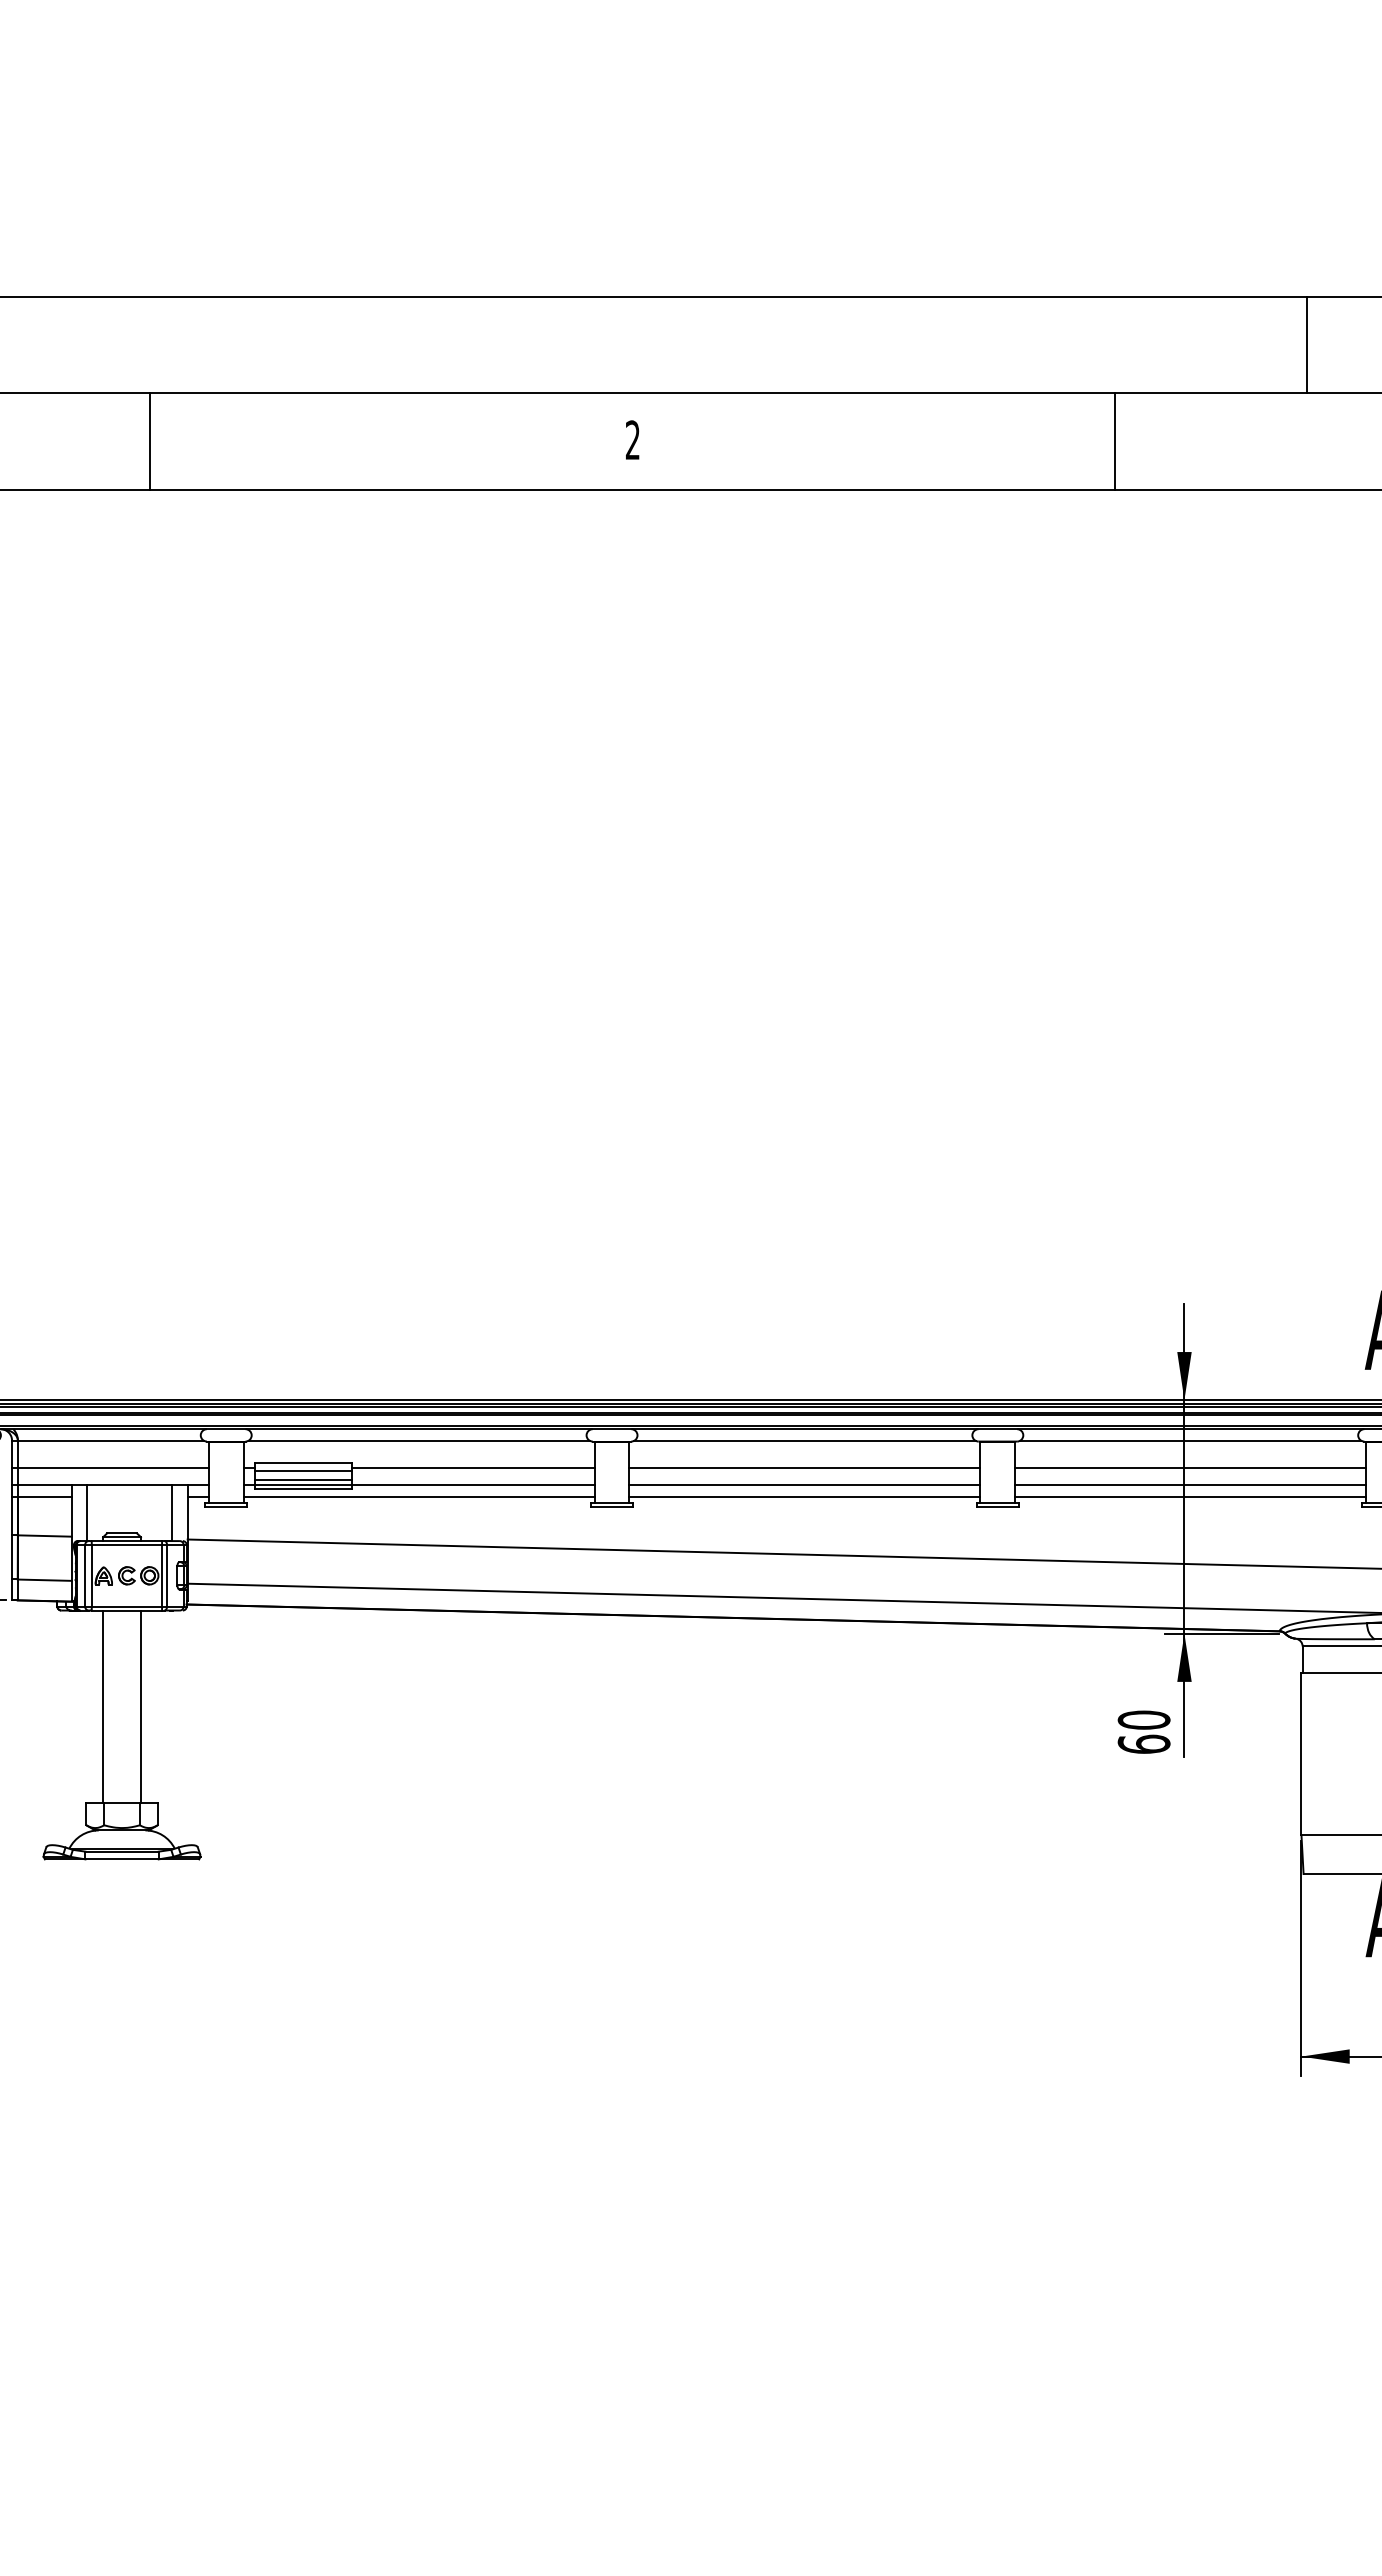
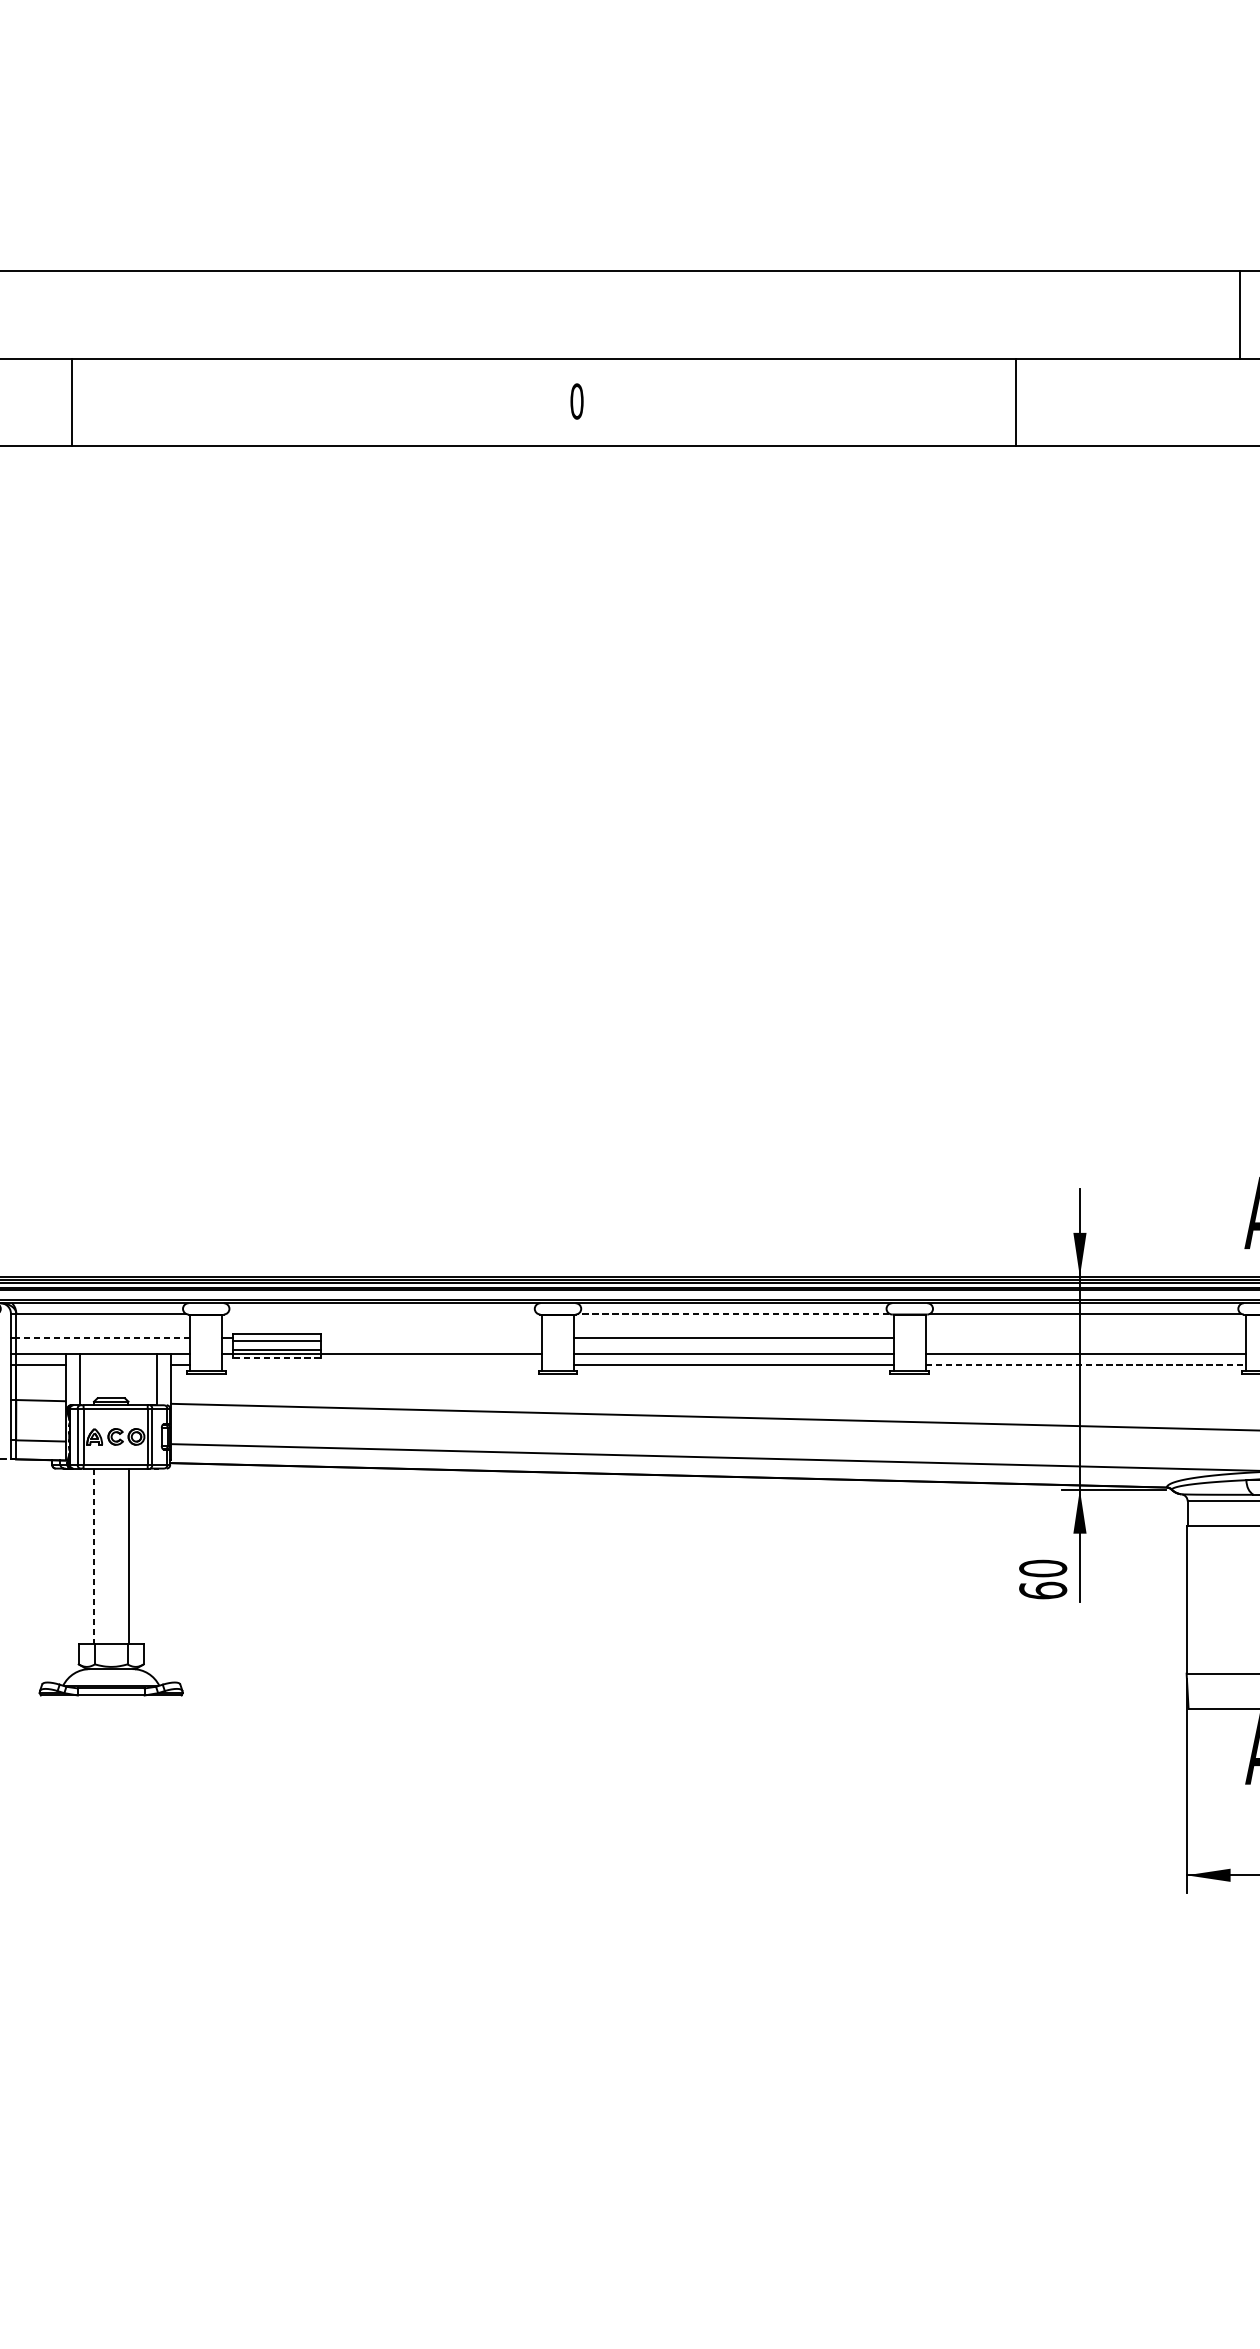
line: (1307, 344) -> (1240, 314), moved
text: (632, 440) -> (576, 401), 2 -> 0
line: (150, 441) -> (72, 402), moved
line: (418, 1440) -> (381, 1313), removed
line: (804, 1440) -> (733, 1313), solid -> dashed
line: (112, 1467) -> (102, 1338), solid -> dashed
line: (472, 1467) -> (430, 1338), removed
line: (1190, 1467) -> (1085, 1338), removed
line: (302, 1489) -> (275, 1358), solid -> dashed
line: (418, 1496) -> (381, 1364), removed
line: (1190, 1496) -> (1085, 1364), solid -> dashed
line: (102, 1707) -> (93, 1557), solid -> dashed

